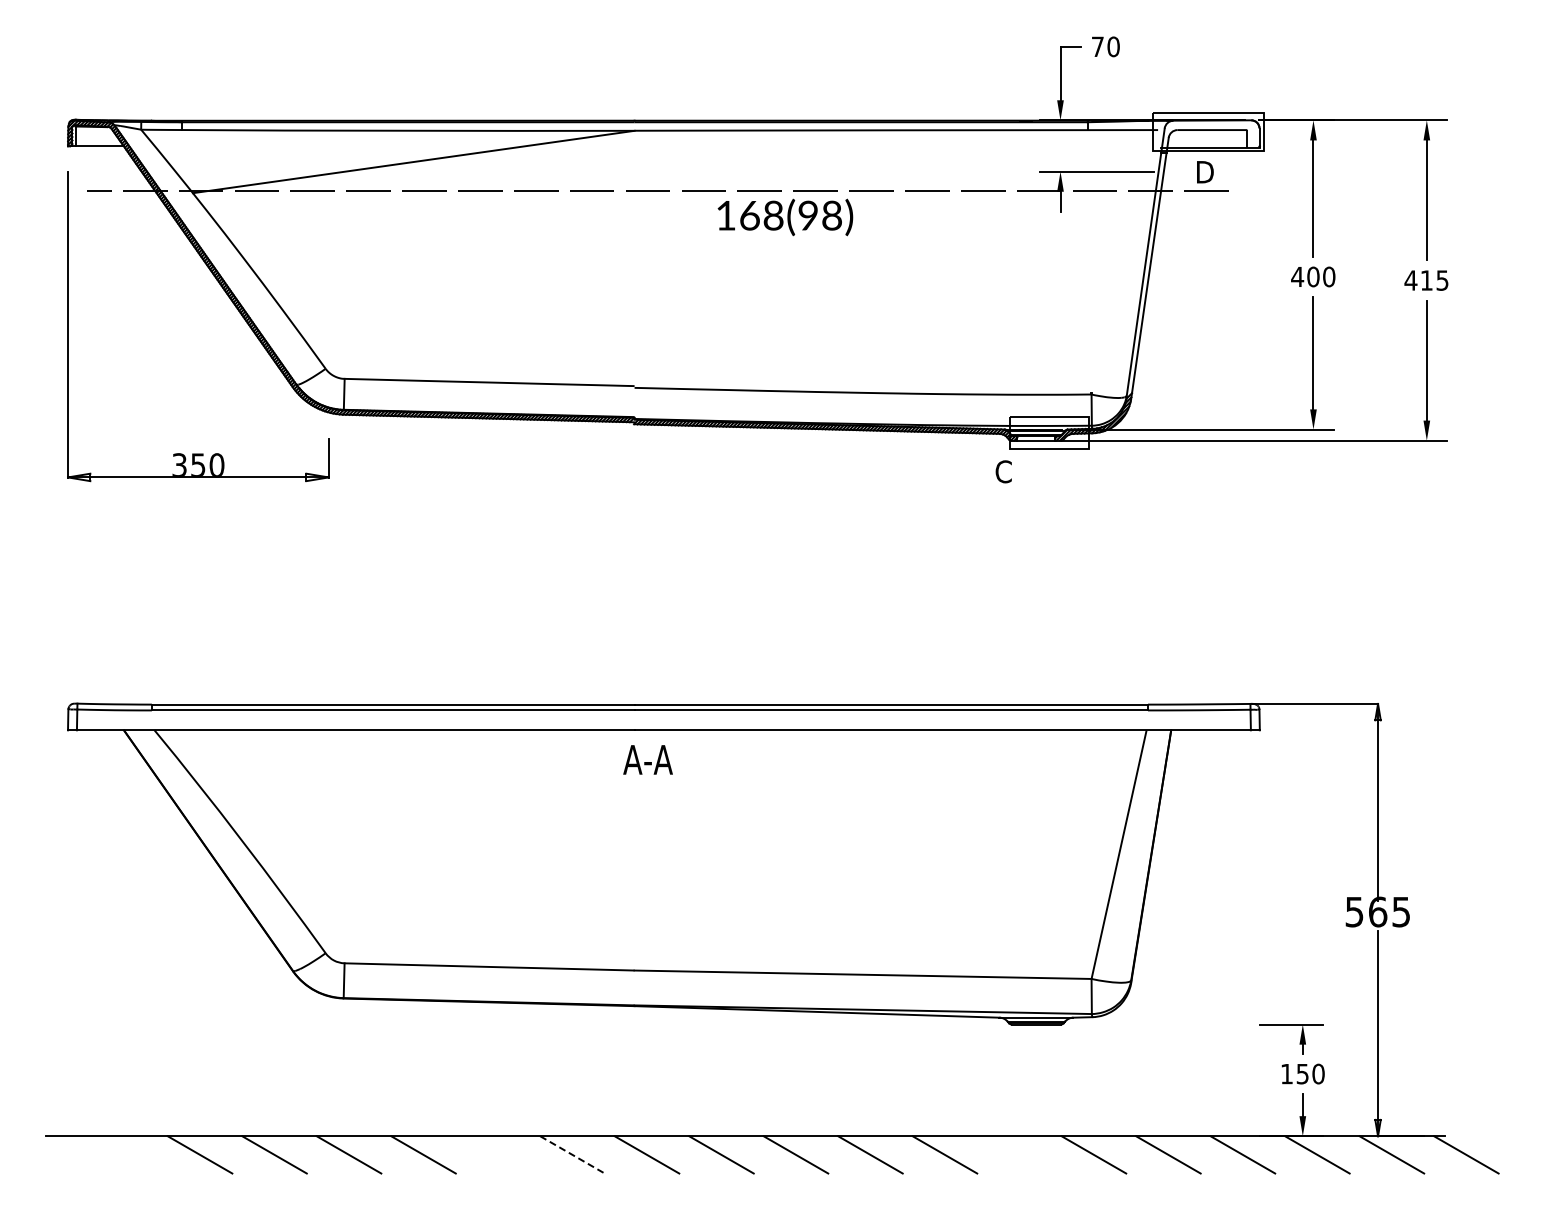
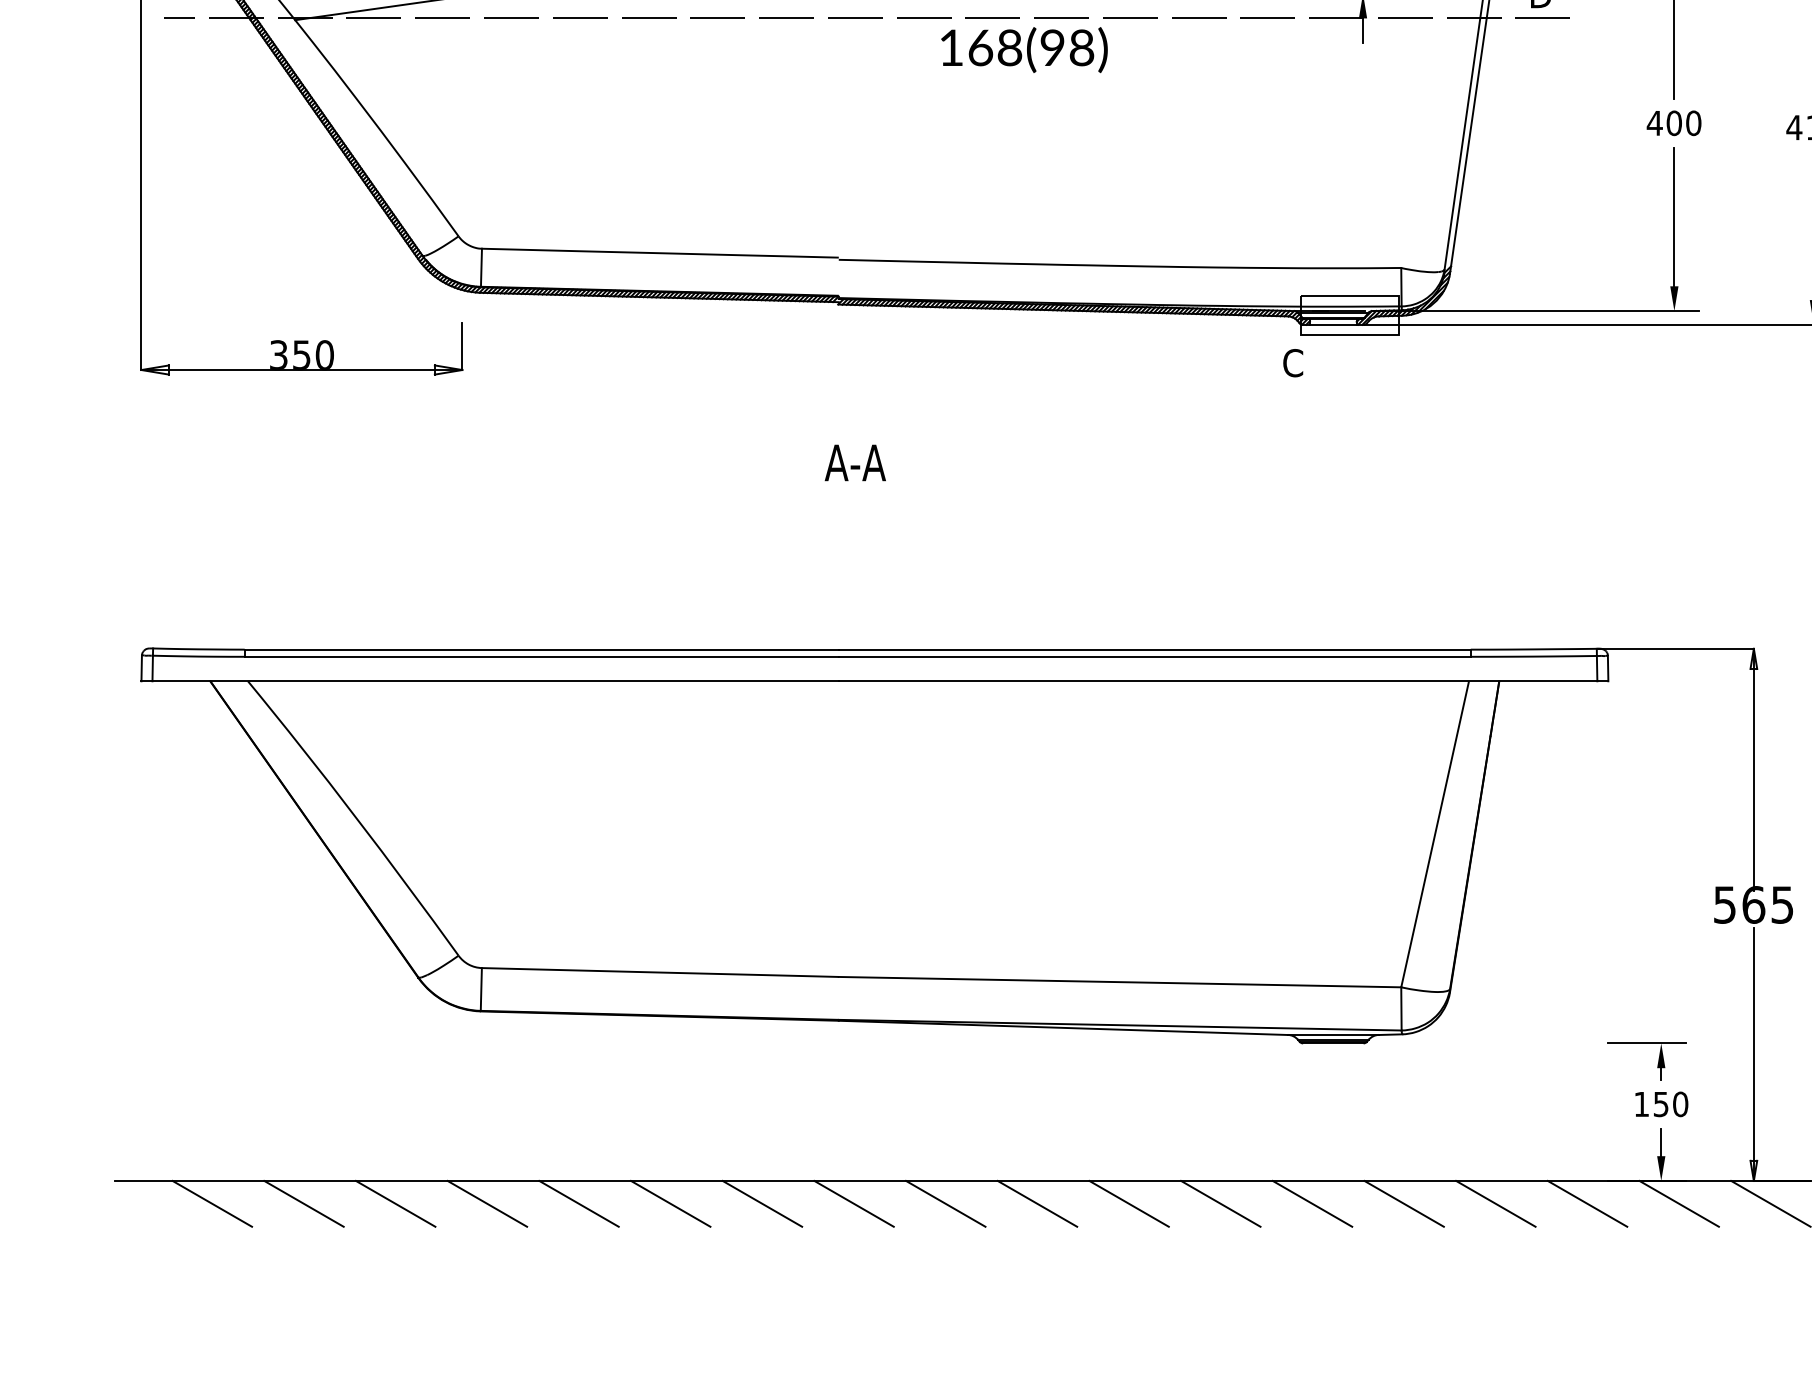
text: (647, 759) -> (854, 462), moved
line: (125, 1154) -> (212, 1203), added
line: (497, 1154) -> (670, 1203), added
line: (1019, 1154) -> (1312, 1203), added
line: (572, 1155) -> (762, 1204), dashed -> solid

